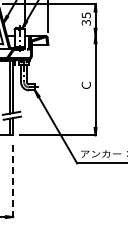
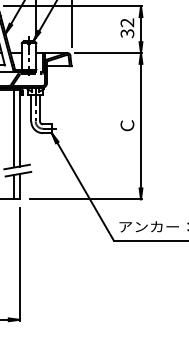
text: (85, 15) -> (126, 22), 35 -> 32
line: (73, 36) -> (108, 53), added
line: (13, 179) -> (20, 264), dashed -> solid

